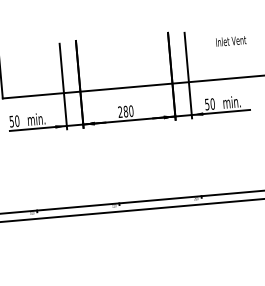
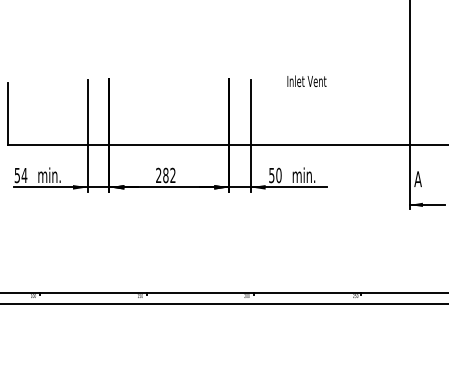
text: (230, 41) -> (306, 81), moved
text: (130, 111) -> (172, 175), 280 -> 282
text: (17, 121) -> (24, 175), 50 -> 54

